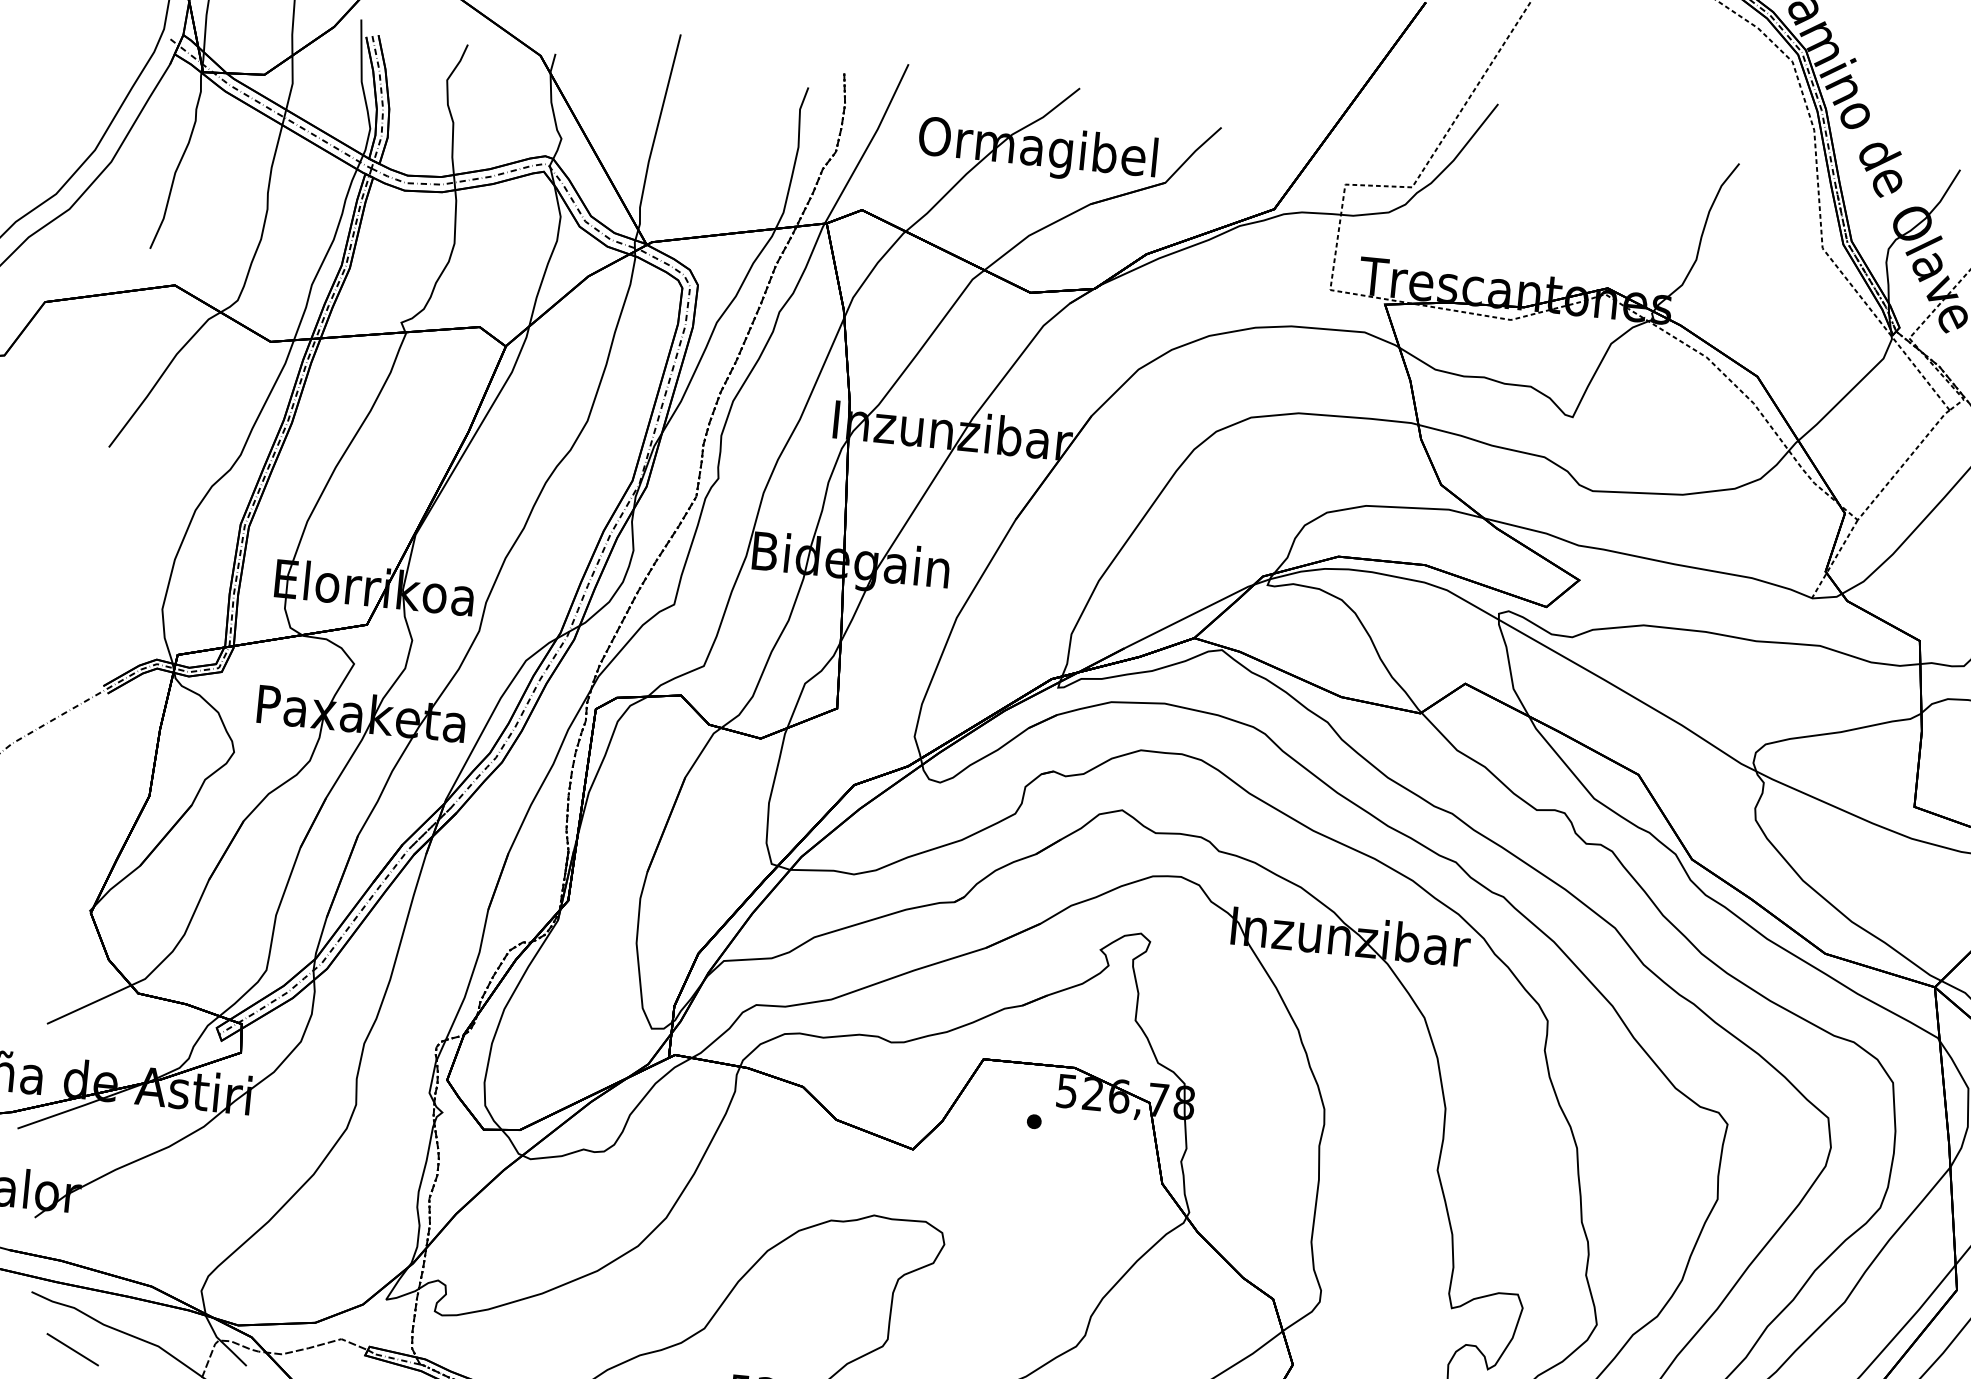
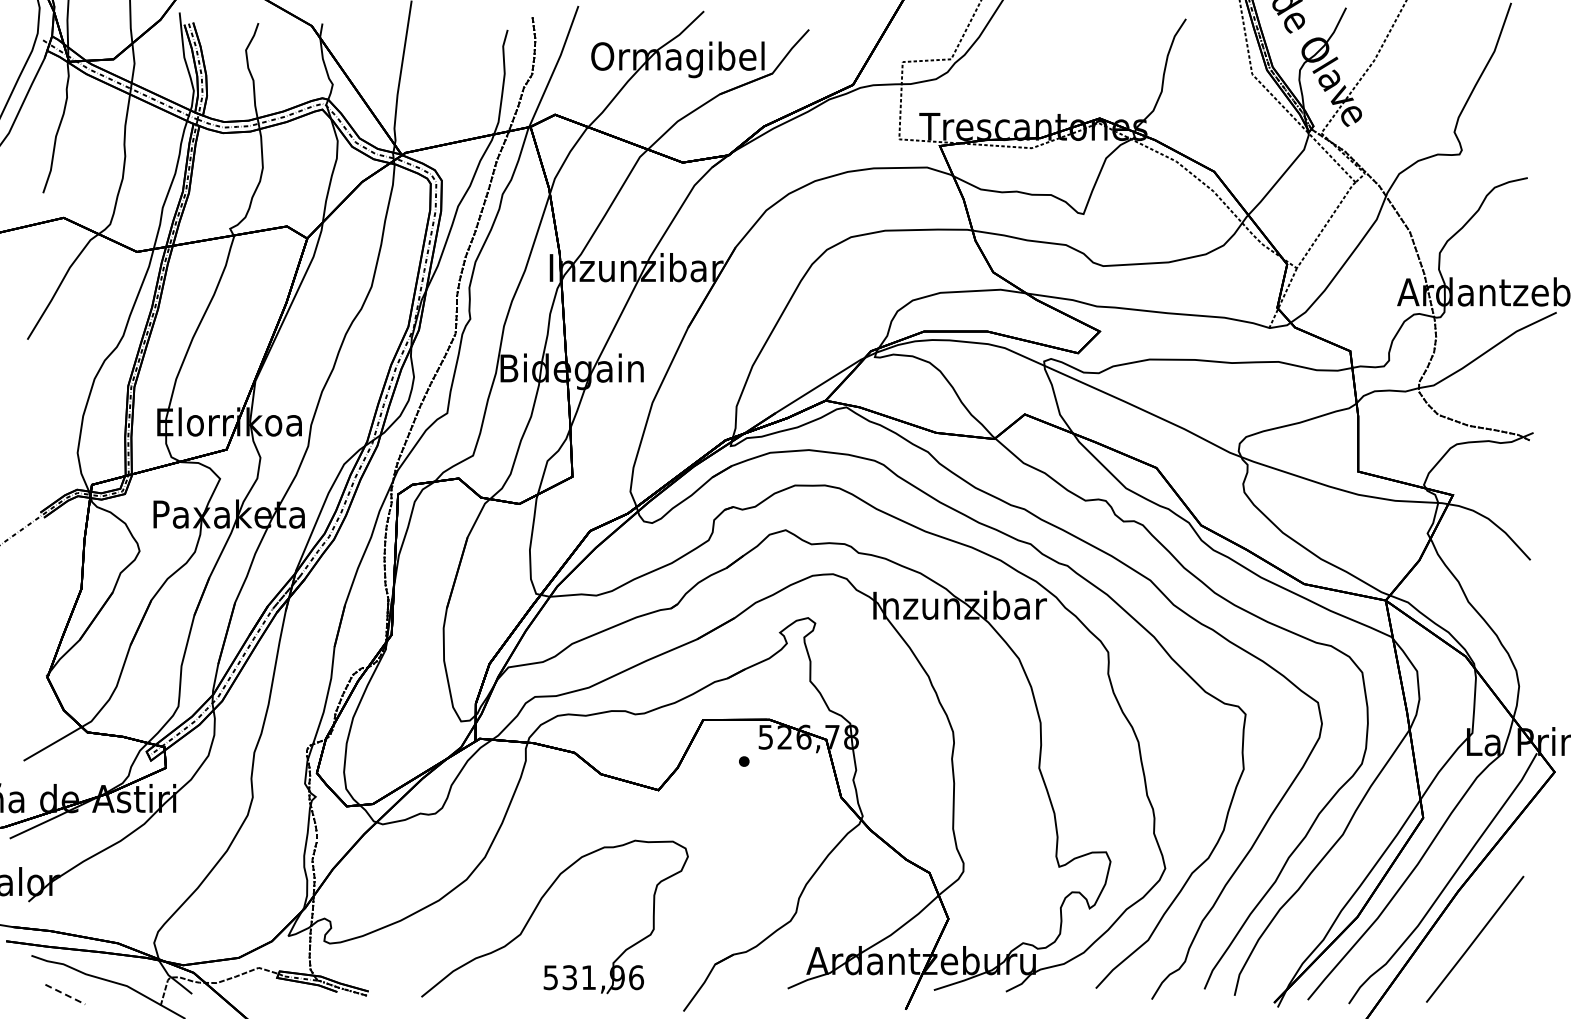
line: (72, 1349) -> (65, 994), solid -> dashed

